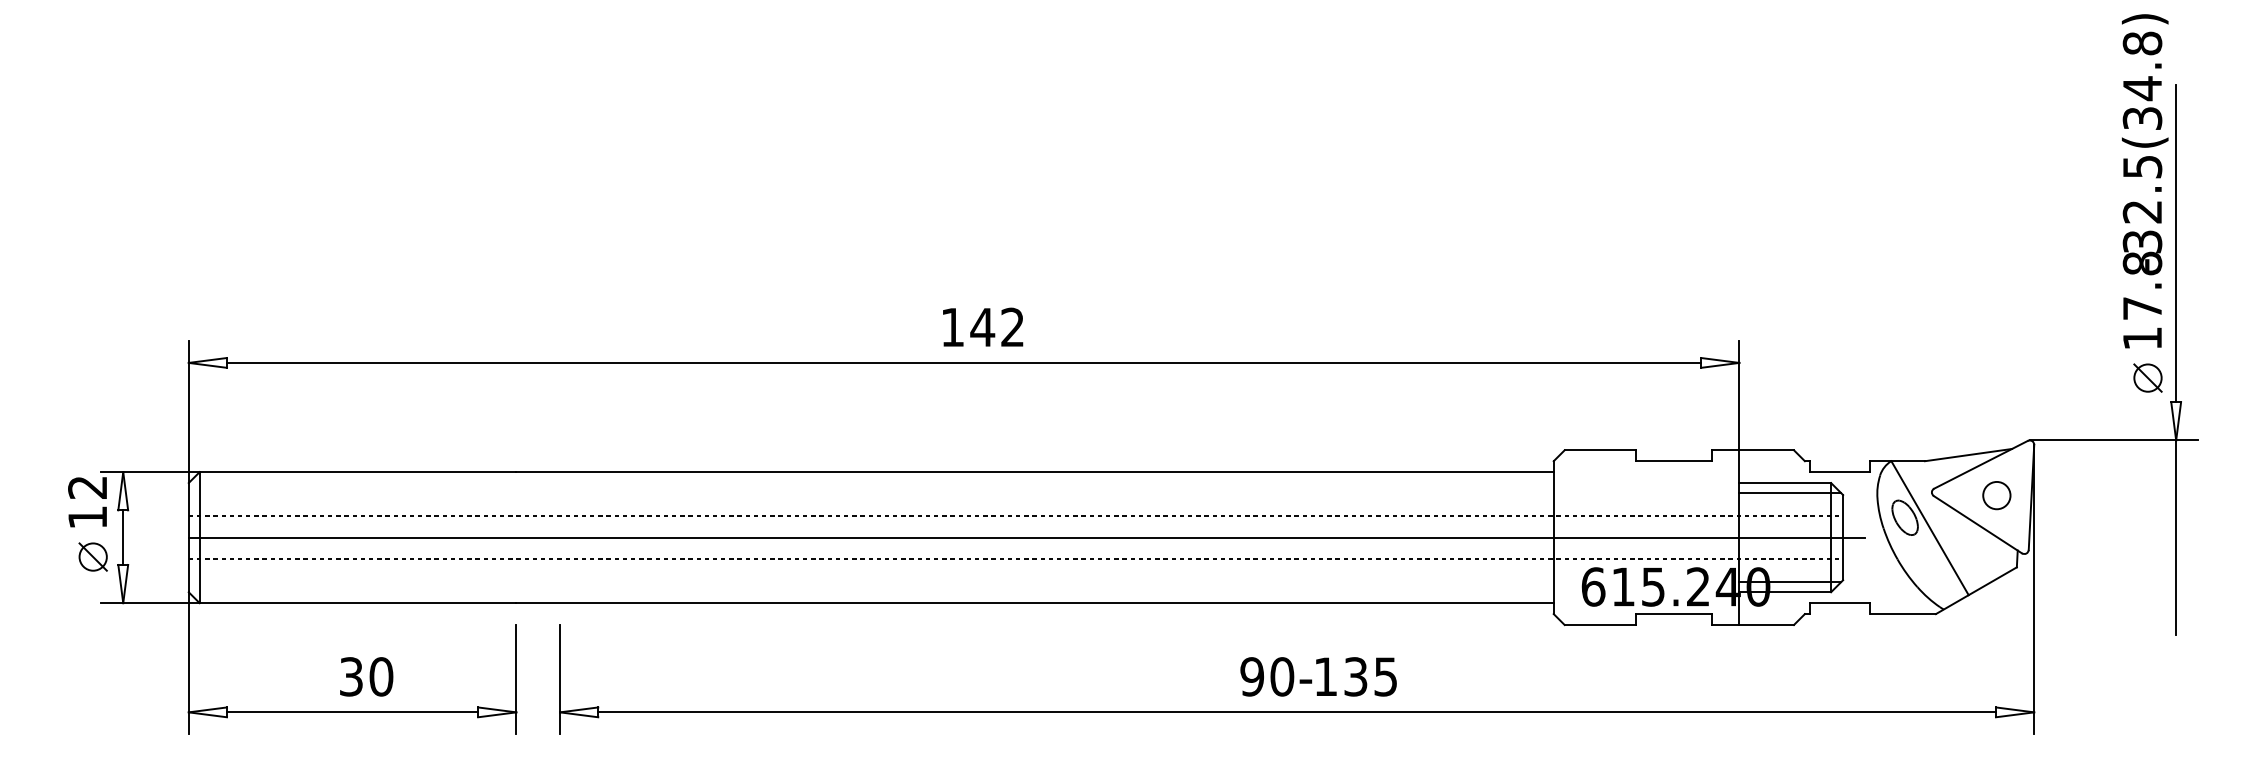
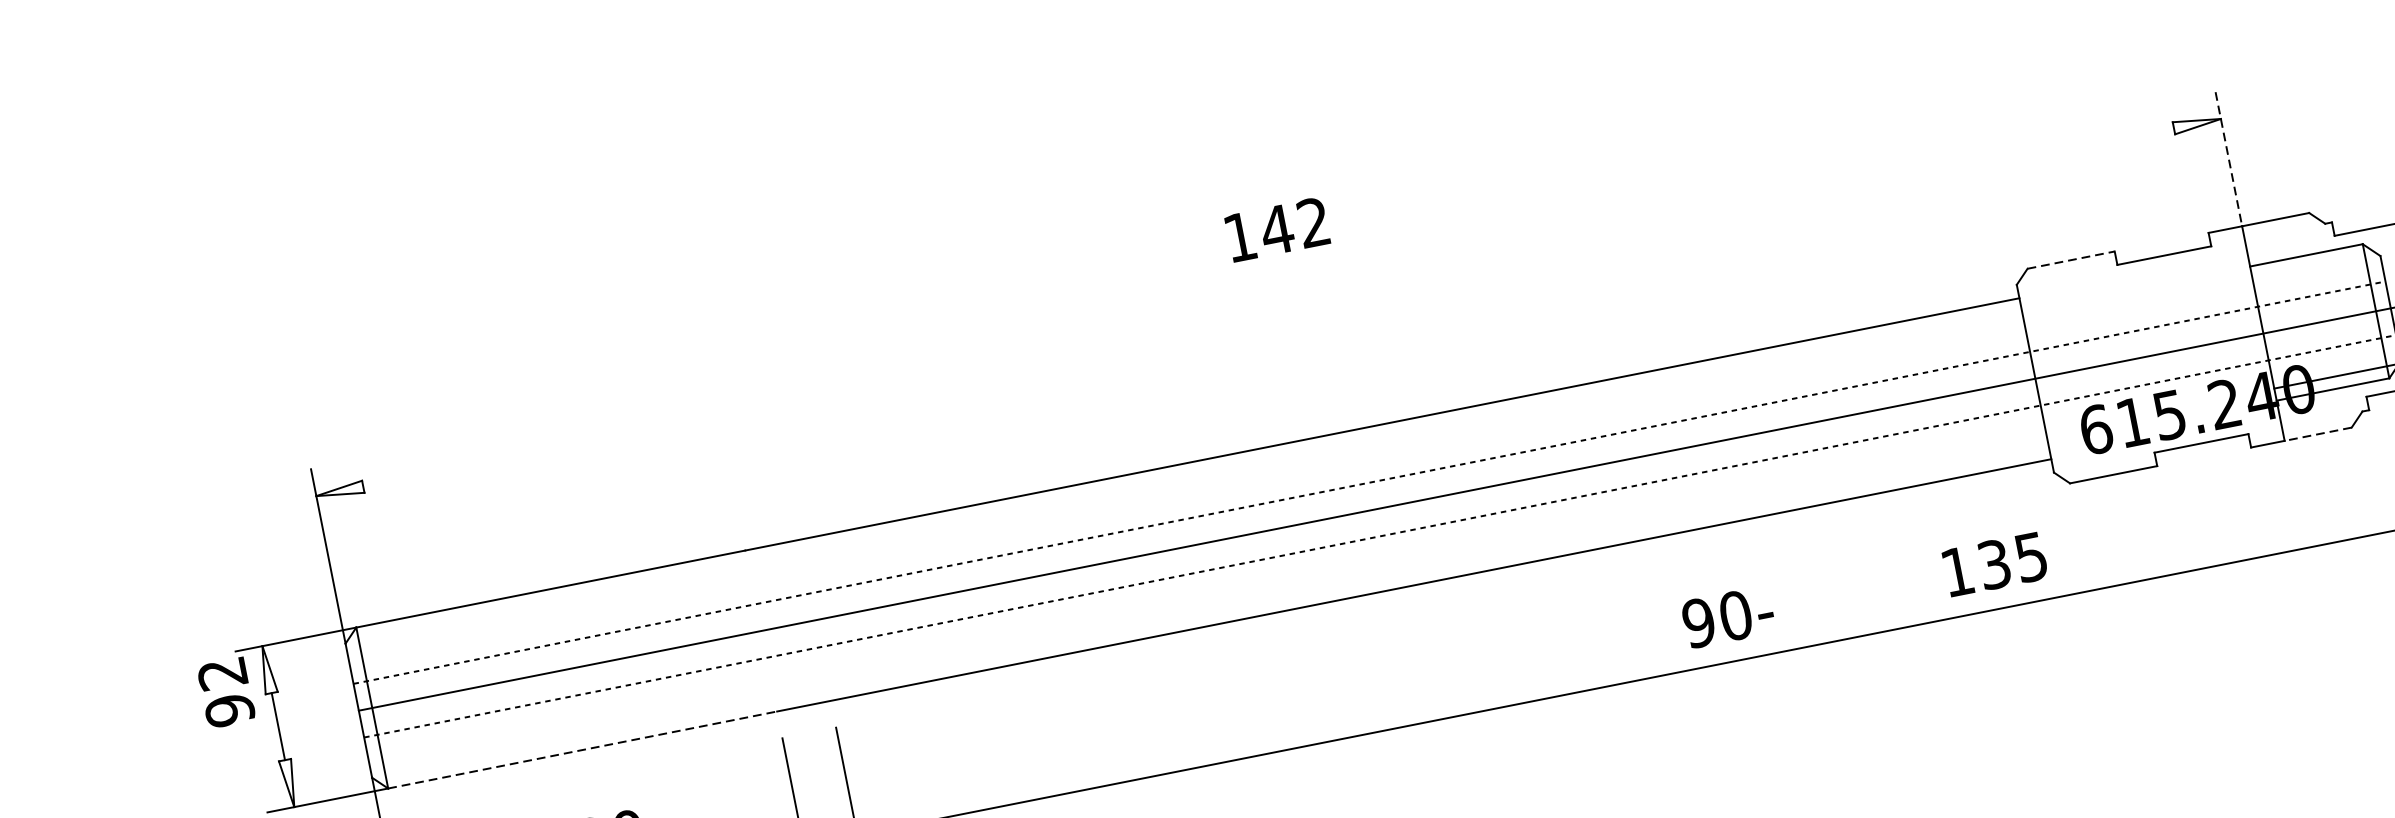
text: (983, 326) -> (1277, 228), moved
line: (963, 362) -> (1267, 307), removed
line: (1739, 395) -> (2228, 158), solid -> dashed
line: (1600, 450) -> (2071, 260), solid -> dashed
line: (1789, 492) -> (2313, 265), removed
text: (87, 517) -> (229, 710), 12 -> 92
part: (92, 556) -> (245, 757), removed
line: (358, 603) -> (583, 750), solid -> dashed
line: (1766, 625) -> (2318, 434), solid -> dashed
text: (1356, 676) -> (1995, 563), moved

